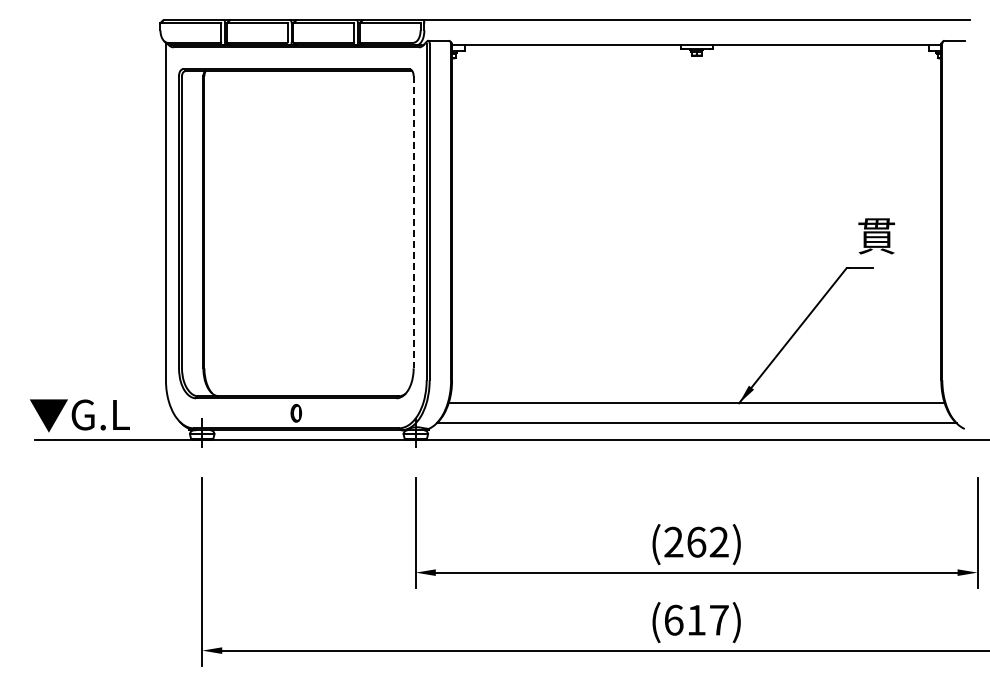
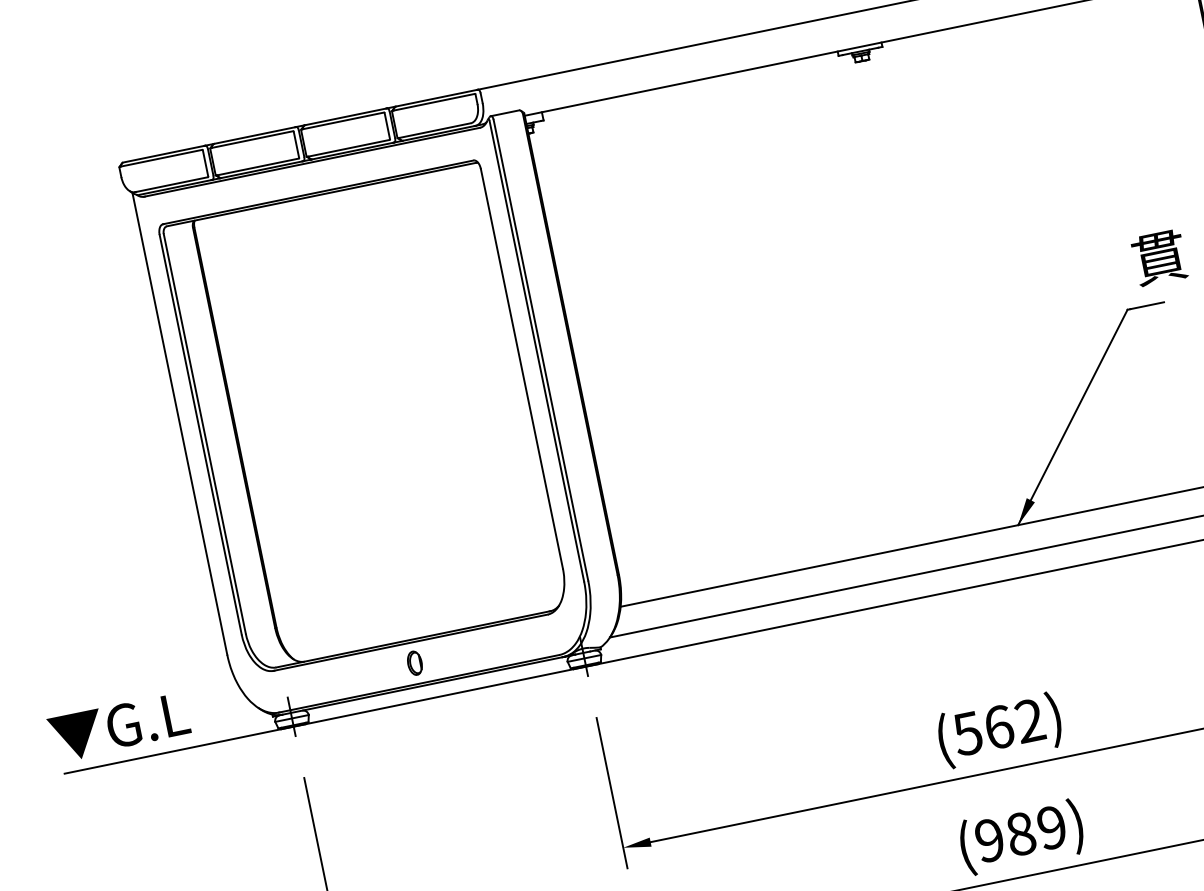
line: (413, 222) -> (521, 369), dashed -> solid
text: (673, 541) -> (967, 732), (262) -> (562)
text: (696, 619) -> (1020, 833), (617) -> (989)

